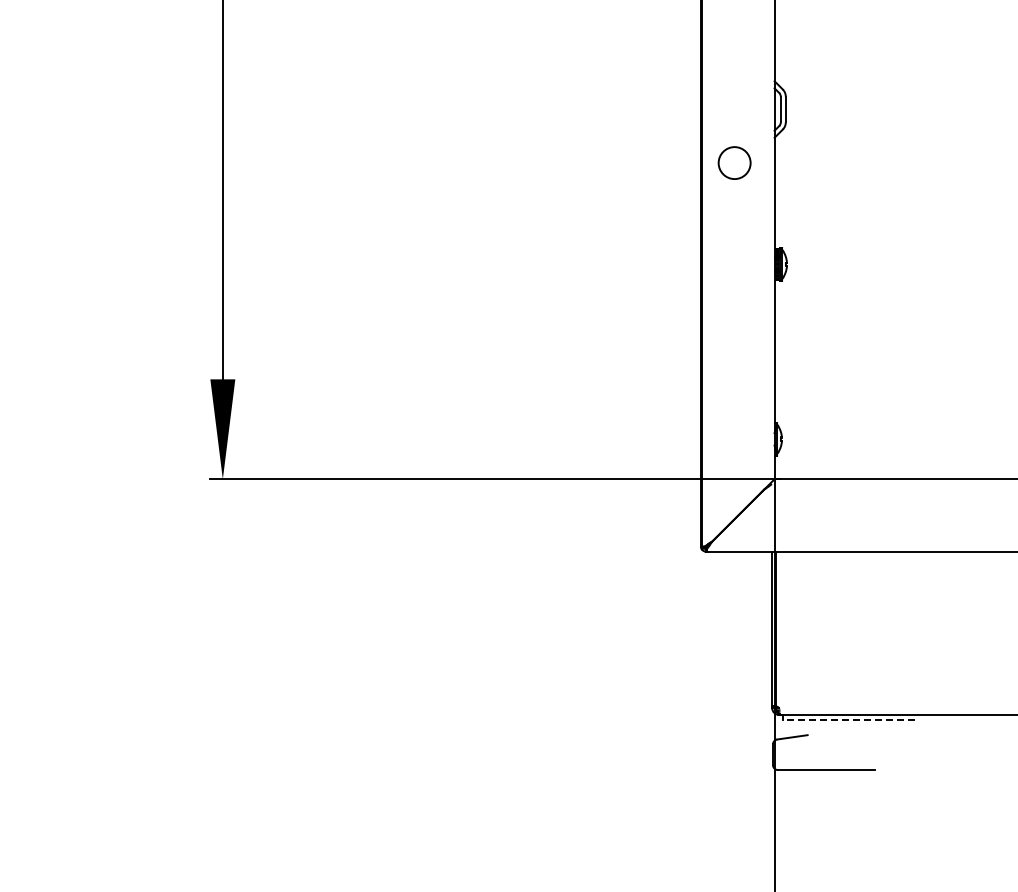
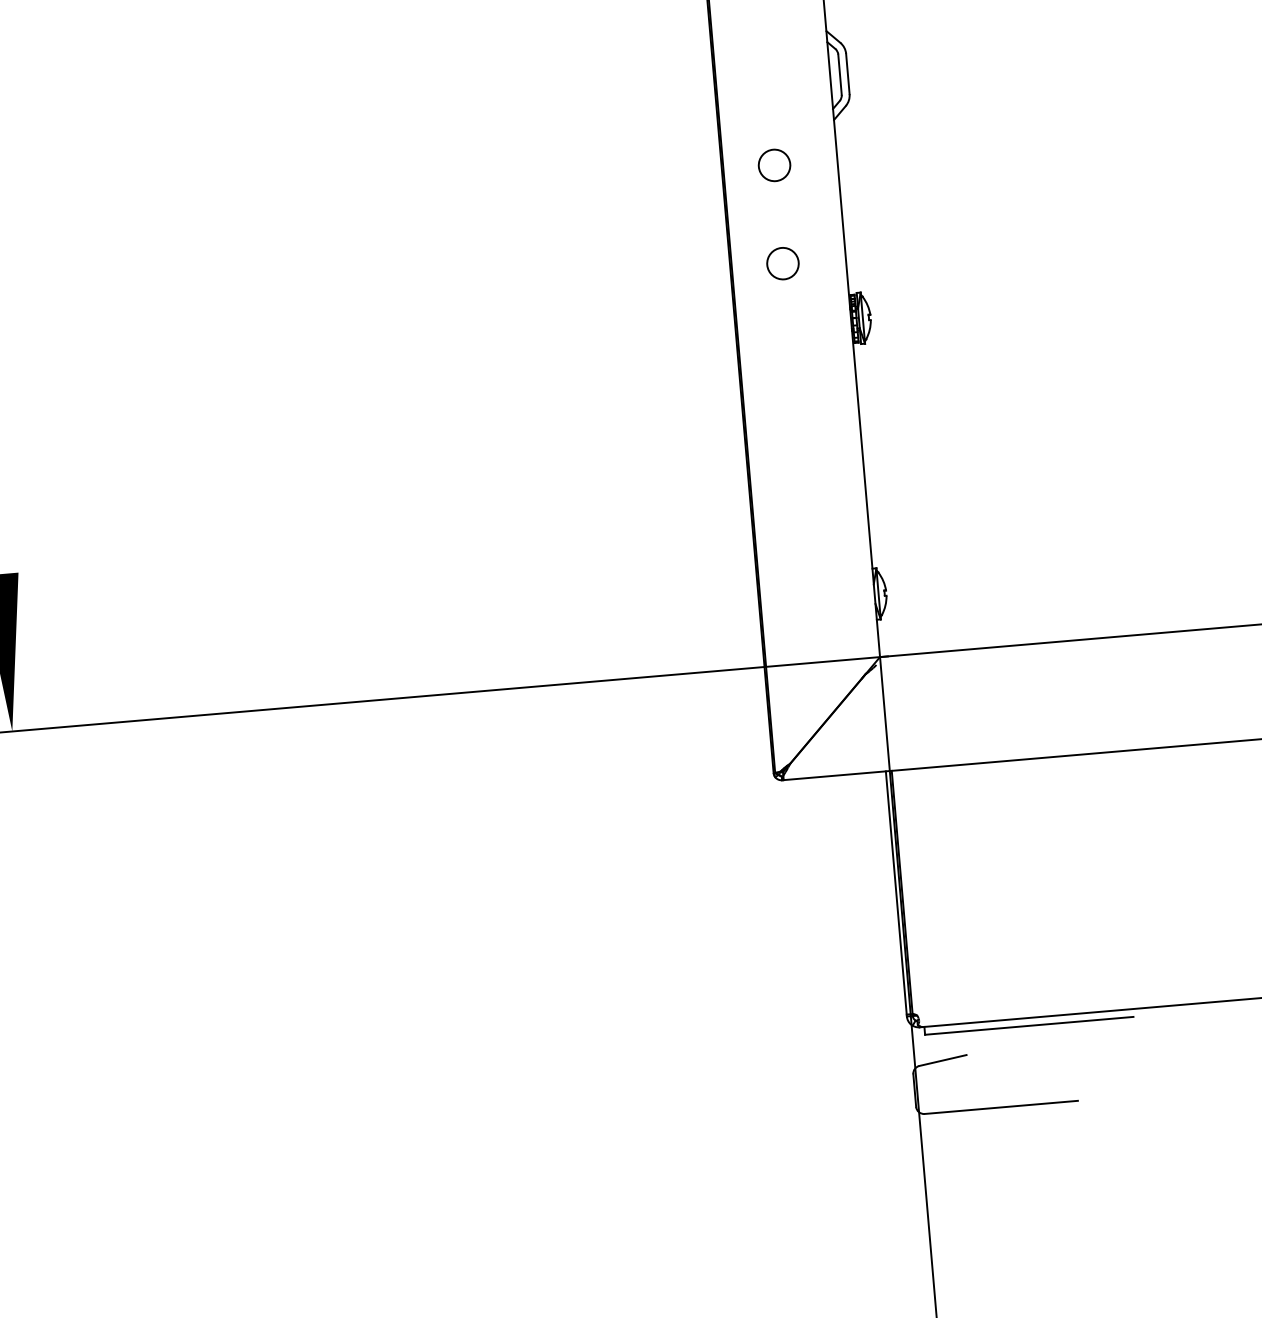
circle: (734, 163) -> (774, 165), size x0.62
circle: (734, 225) -> (782, 263), added
line: (848, 720) -> (1028, 1026), dashed -> solid

